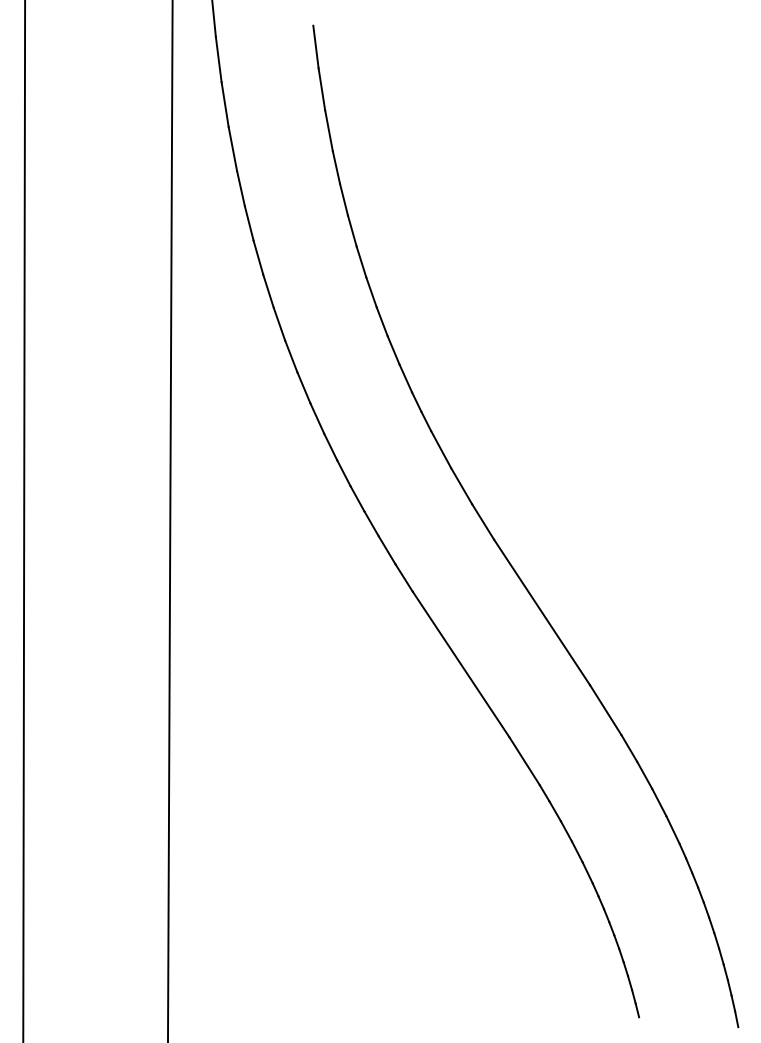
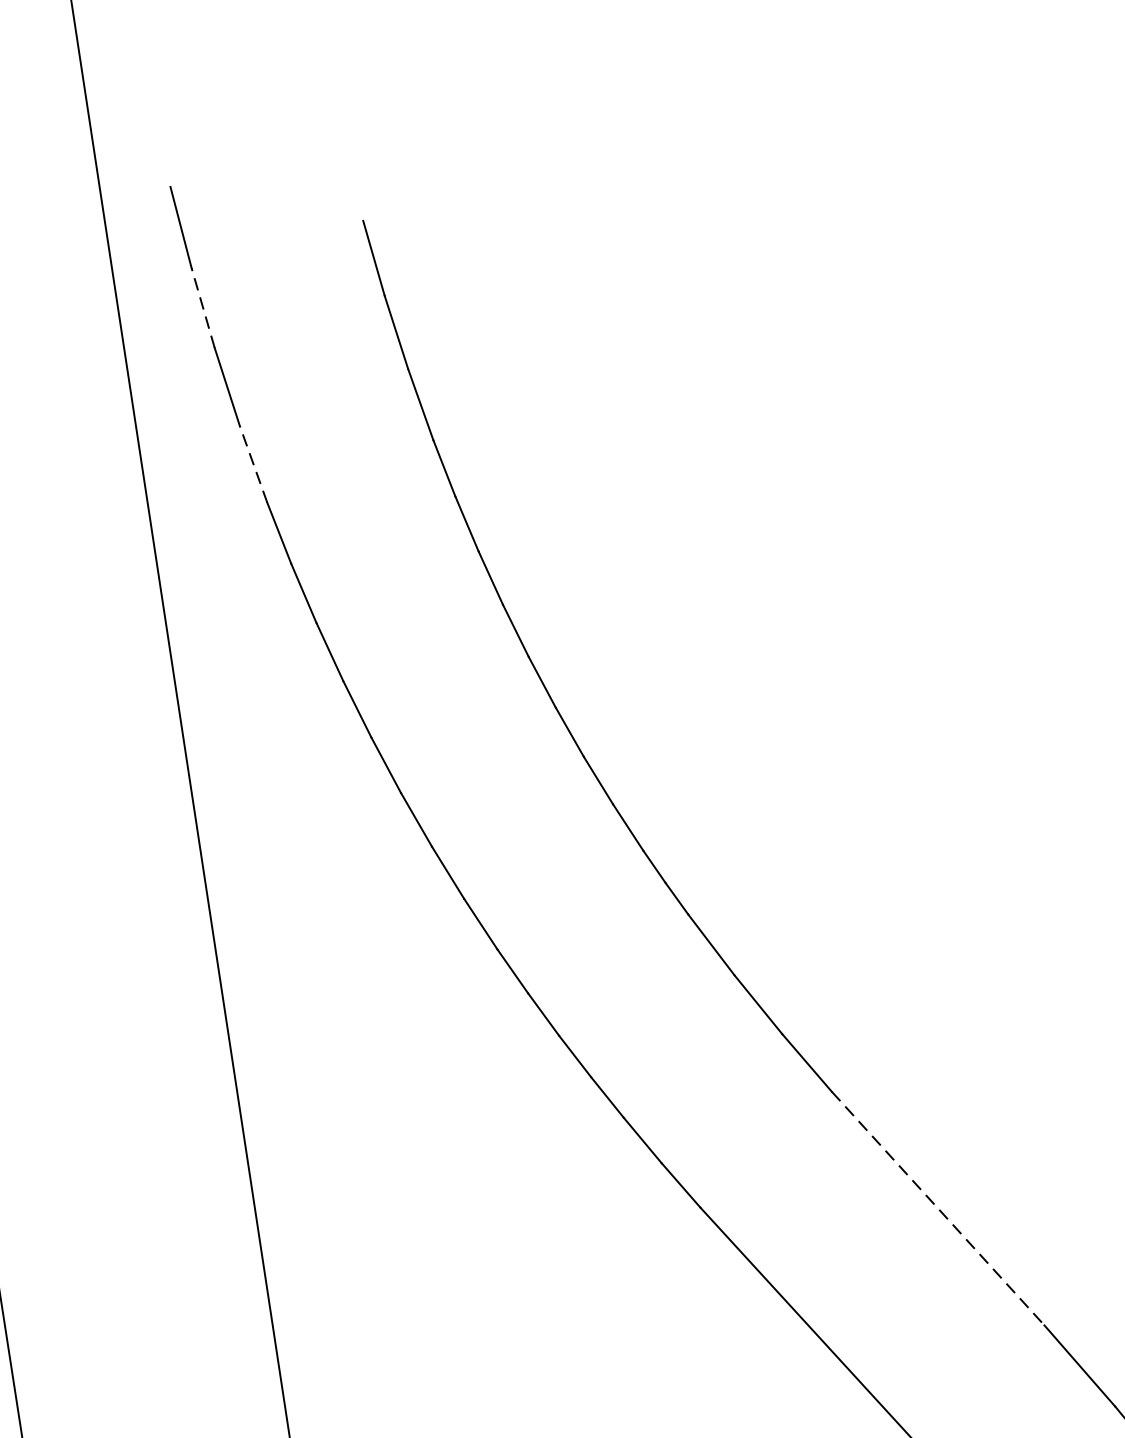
line: (218, 59) -> (202, 308), solid -> dashed
line: (232, 148) -> (252, 463), solid -> dashed
line: (542, 612) -> (938, 1208), solid -> dashed

